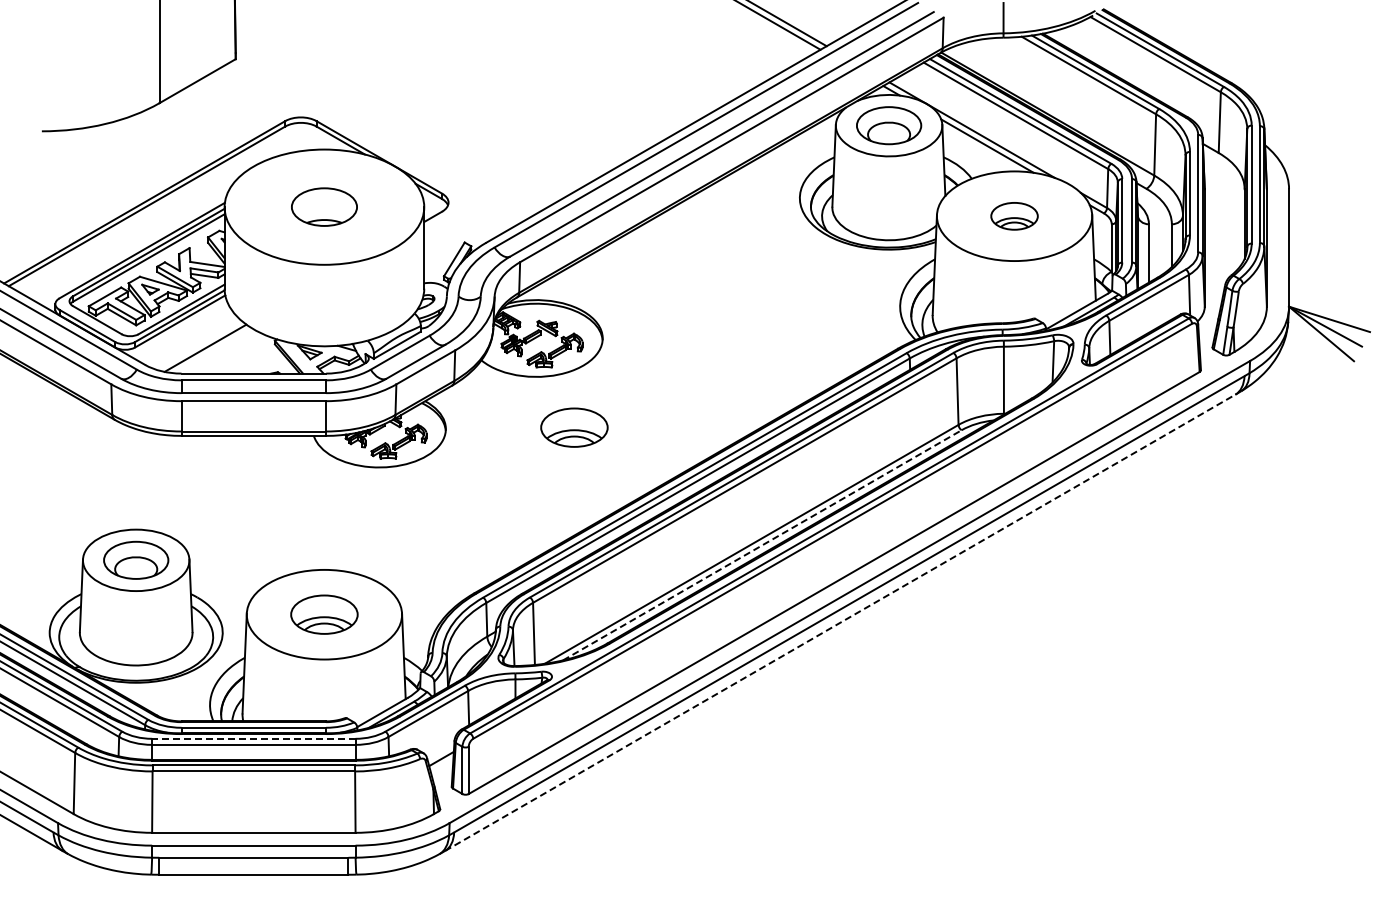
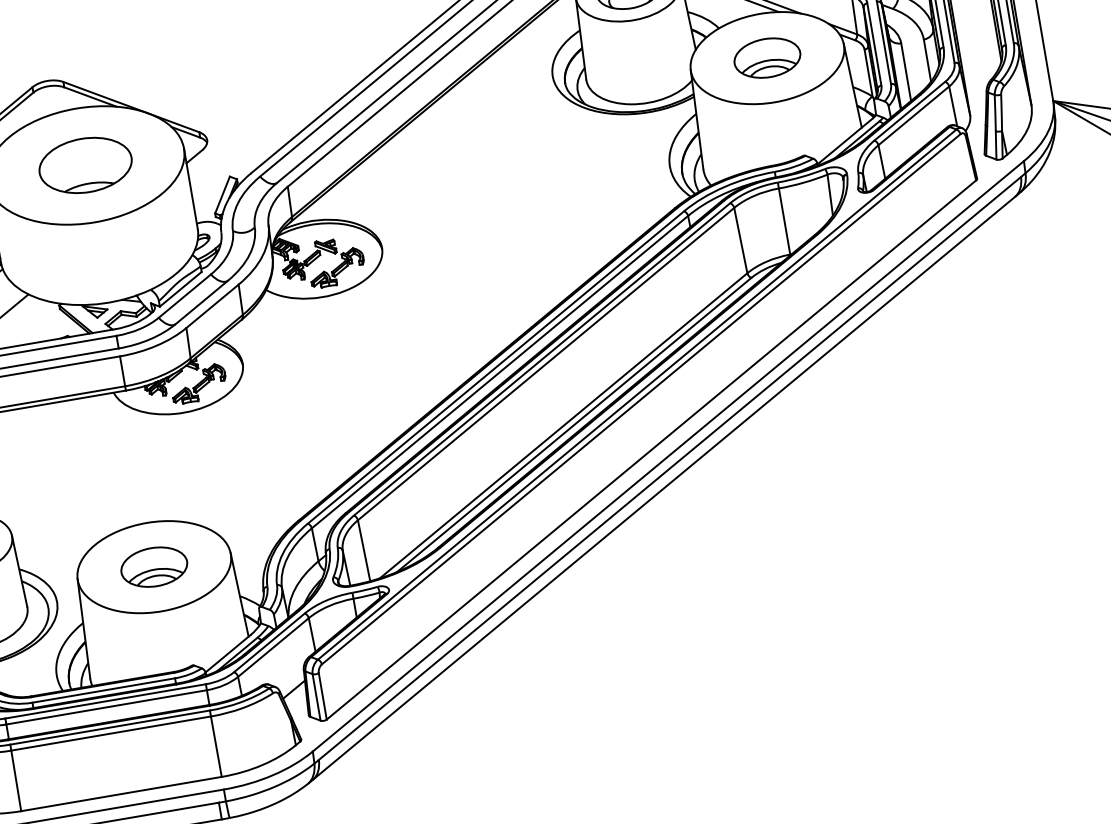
part: (324, 206) -> (85, 164), size x1.43
part: (1014, 216) -> (767, 58), size x1.43
part: (574, 427) -> (369, 340), removed
line: (762, 545) -> (574, 425), dashed -> solid
line: (840, 622) -> (664, 487), dashed -> solid
line: (253, 738) -> (105, 701), dashed -> solid

